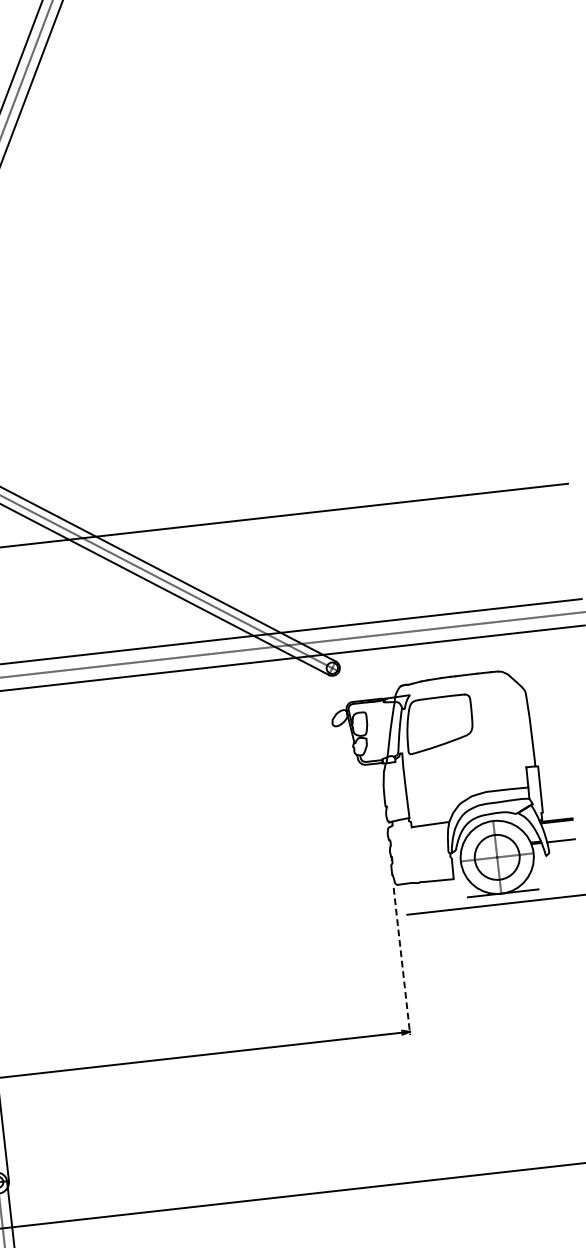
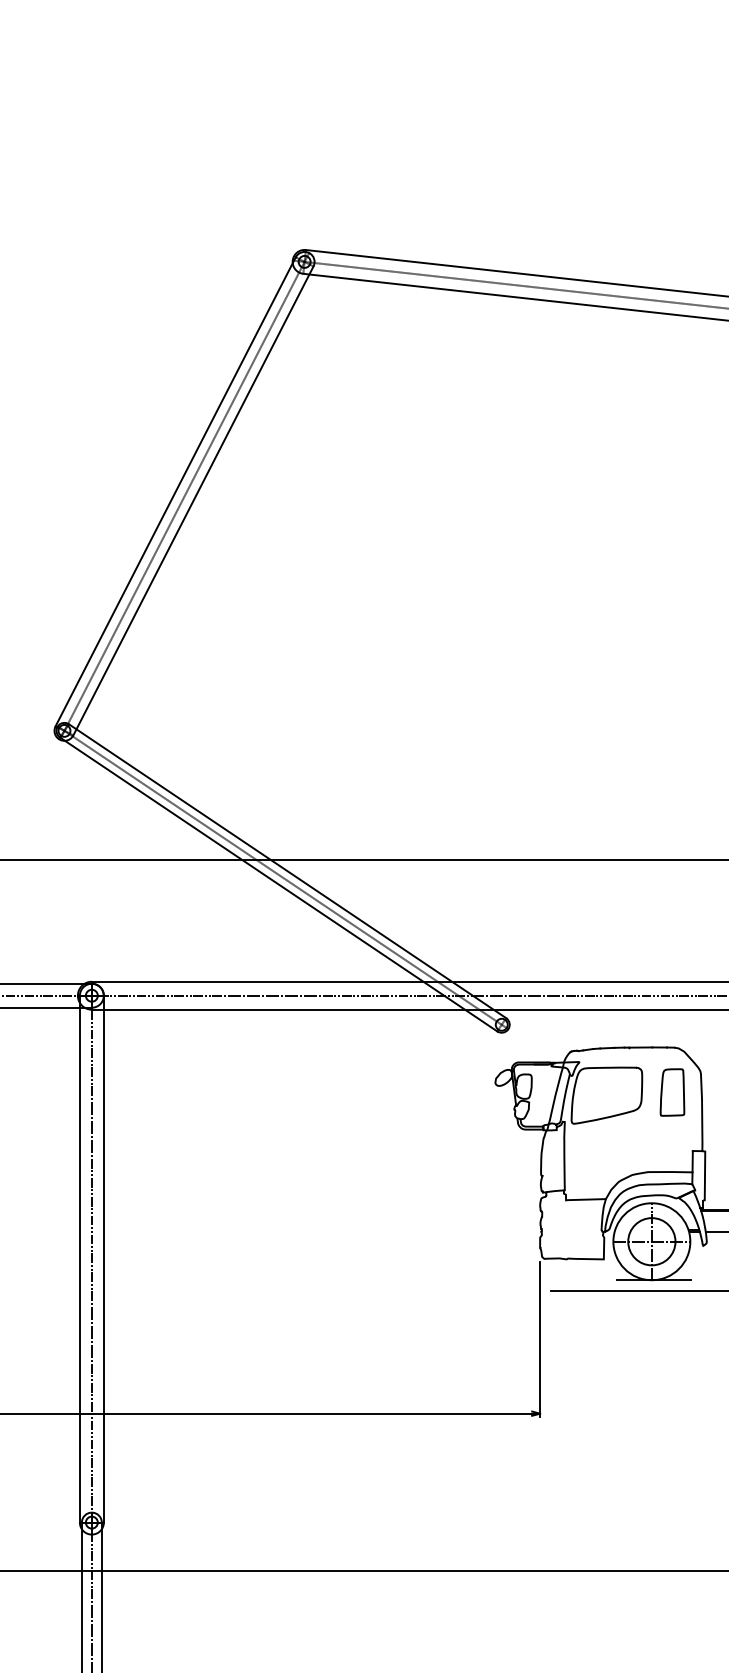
part: (500, 714) -> (672, 1092), added
line: (402, 961) -> (540, 1339), dashed -> solid

